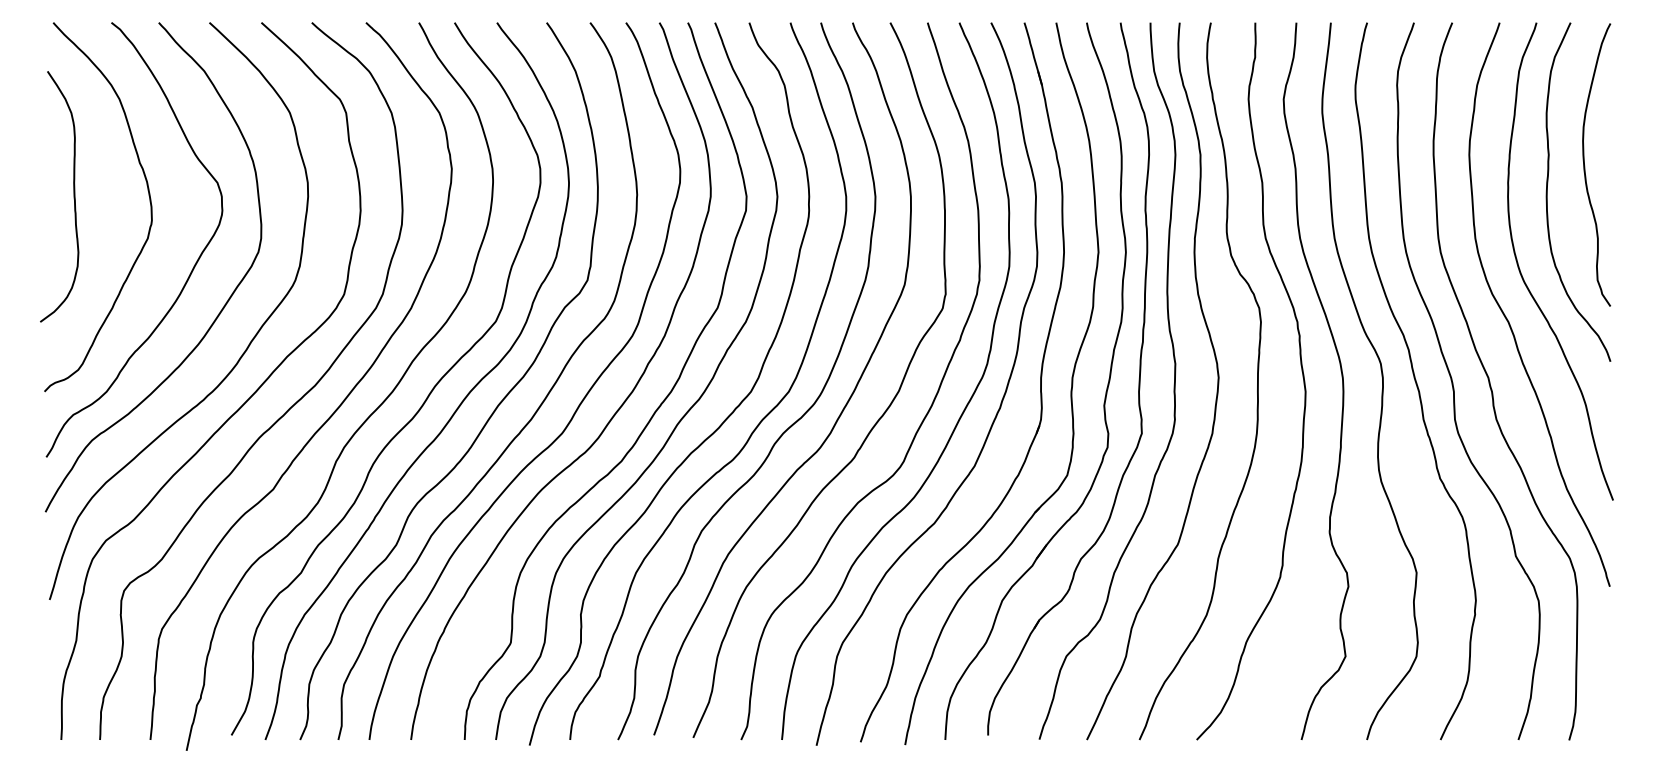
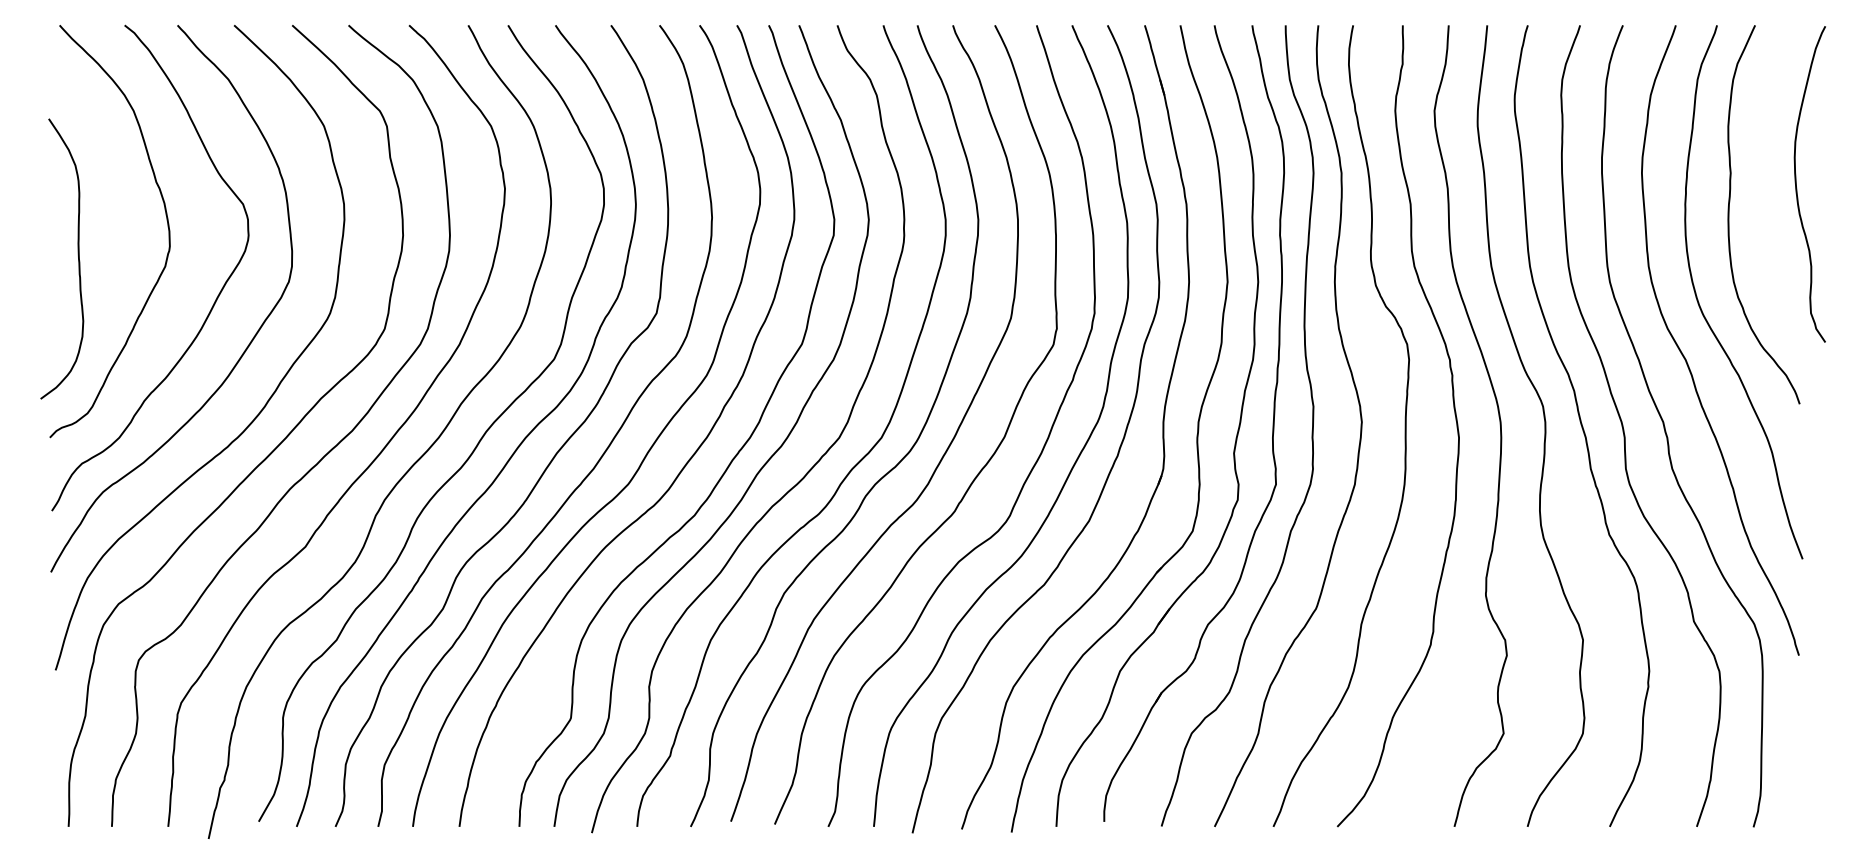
curve: (1585, 165) -> (1797, 184), moved
curve: (73, 196) -> (77, 258), moved

